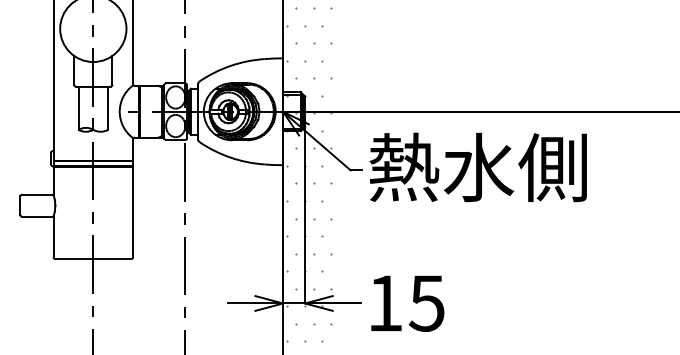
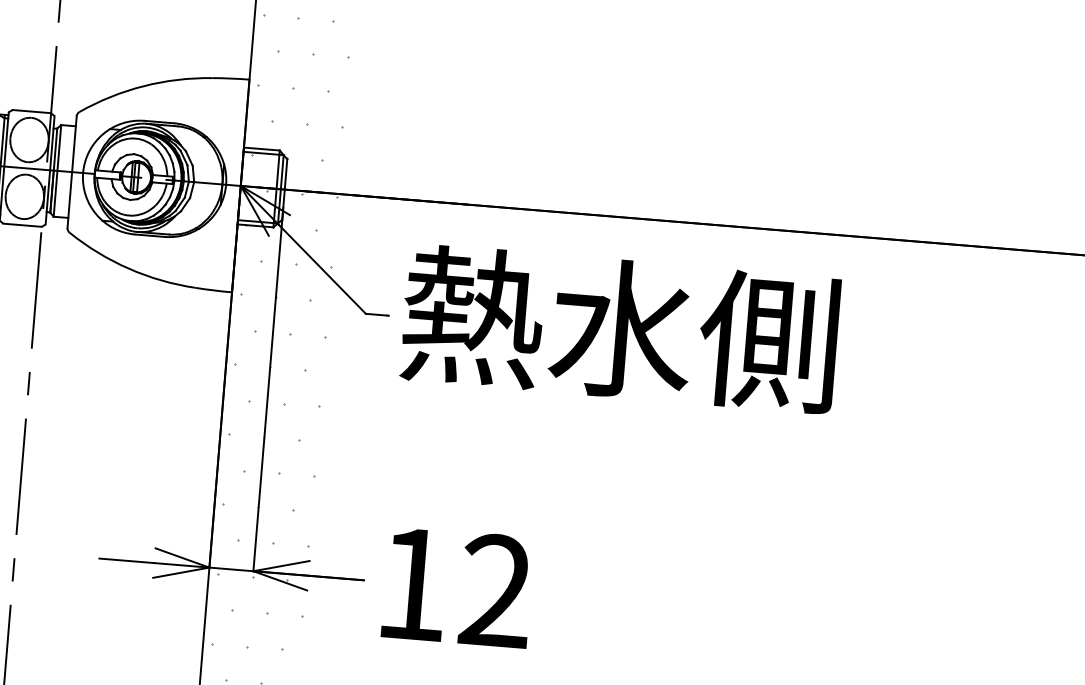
text: (426, 302) -> (495, 589), 15 -> 12

